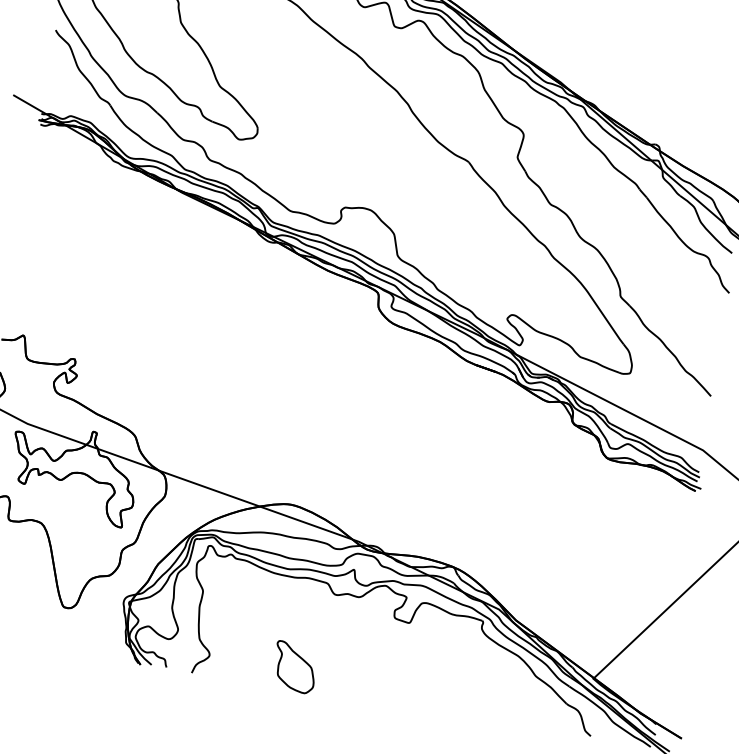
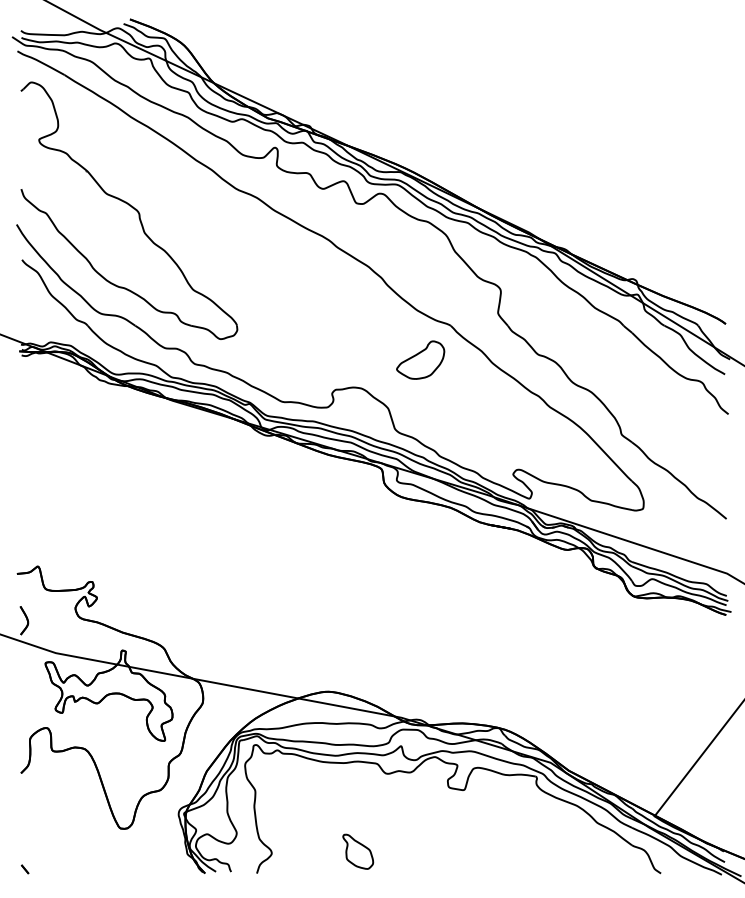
part: (433, 190) -> (420, 359), added
part: (295, 667) -> (358, 851), size x0.71

